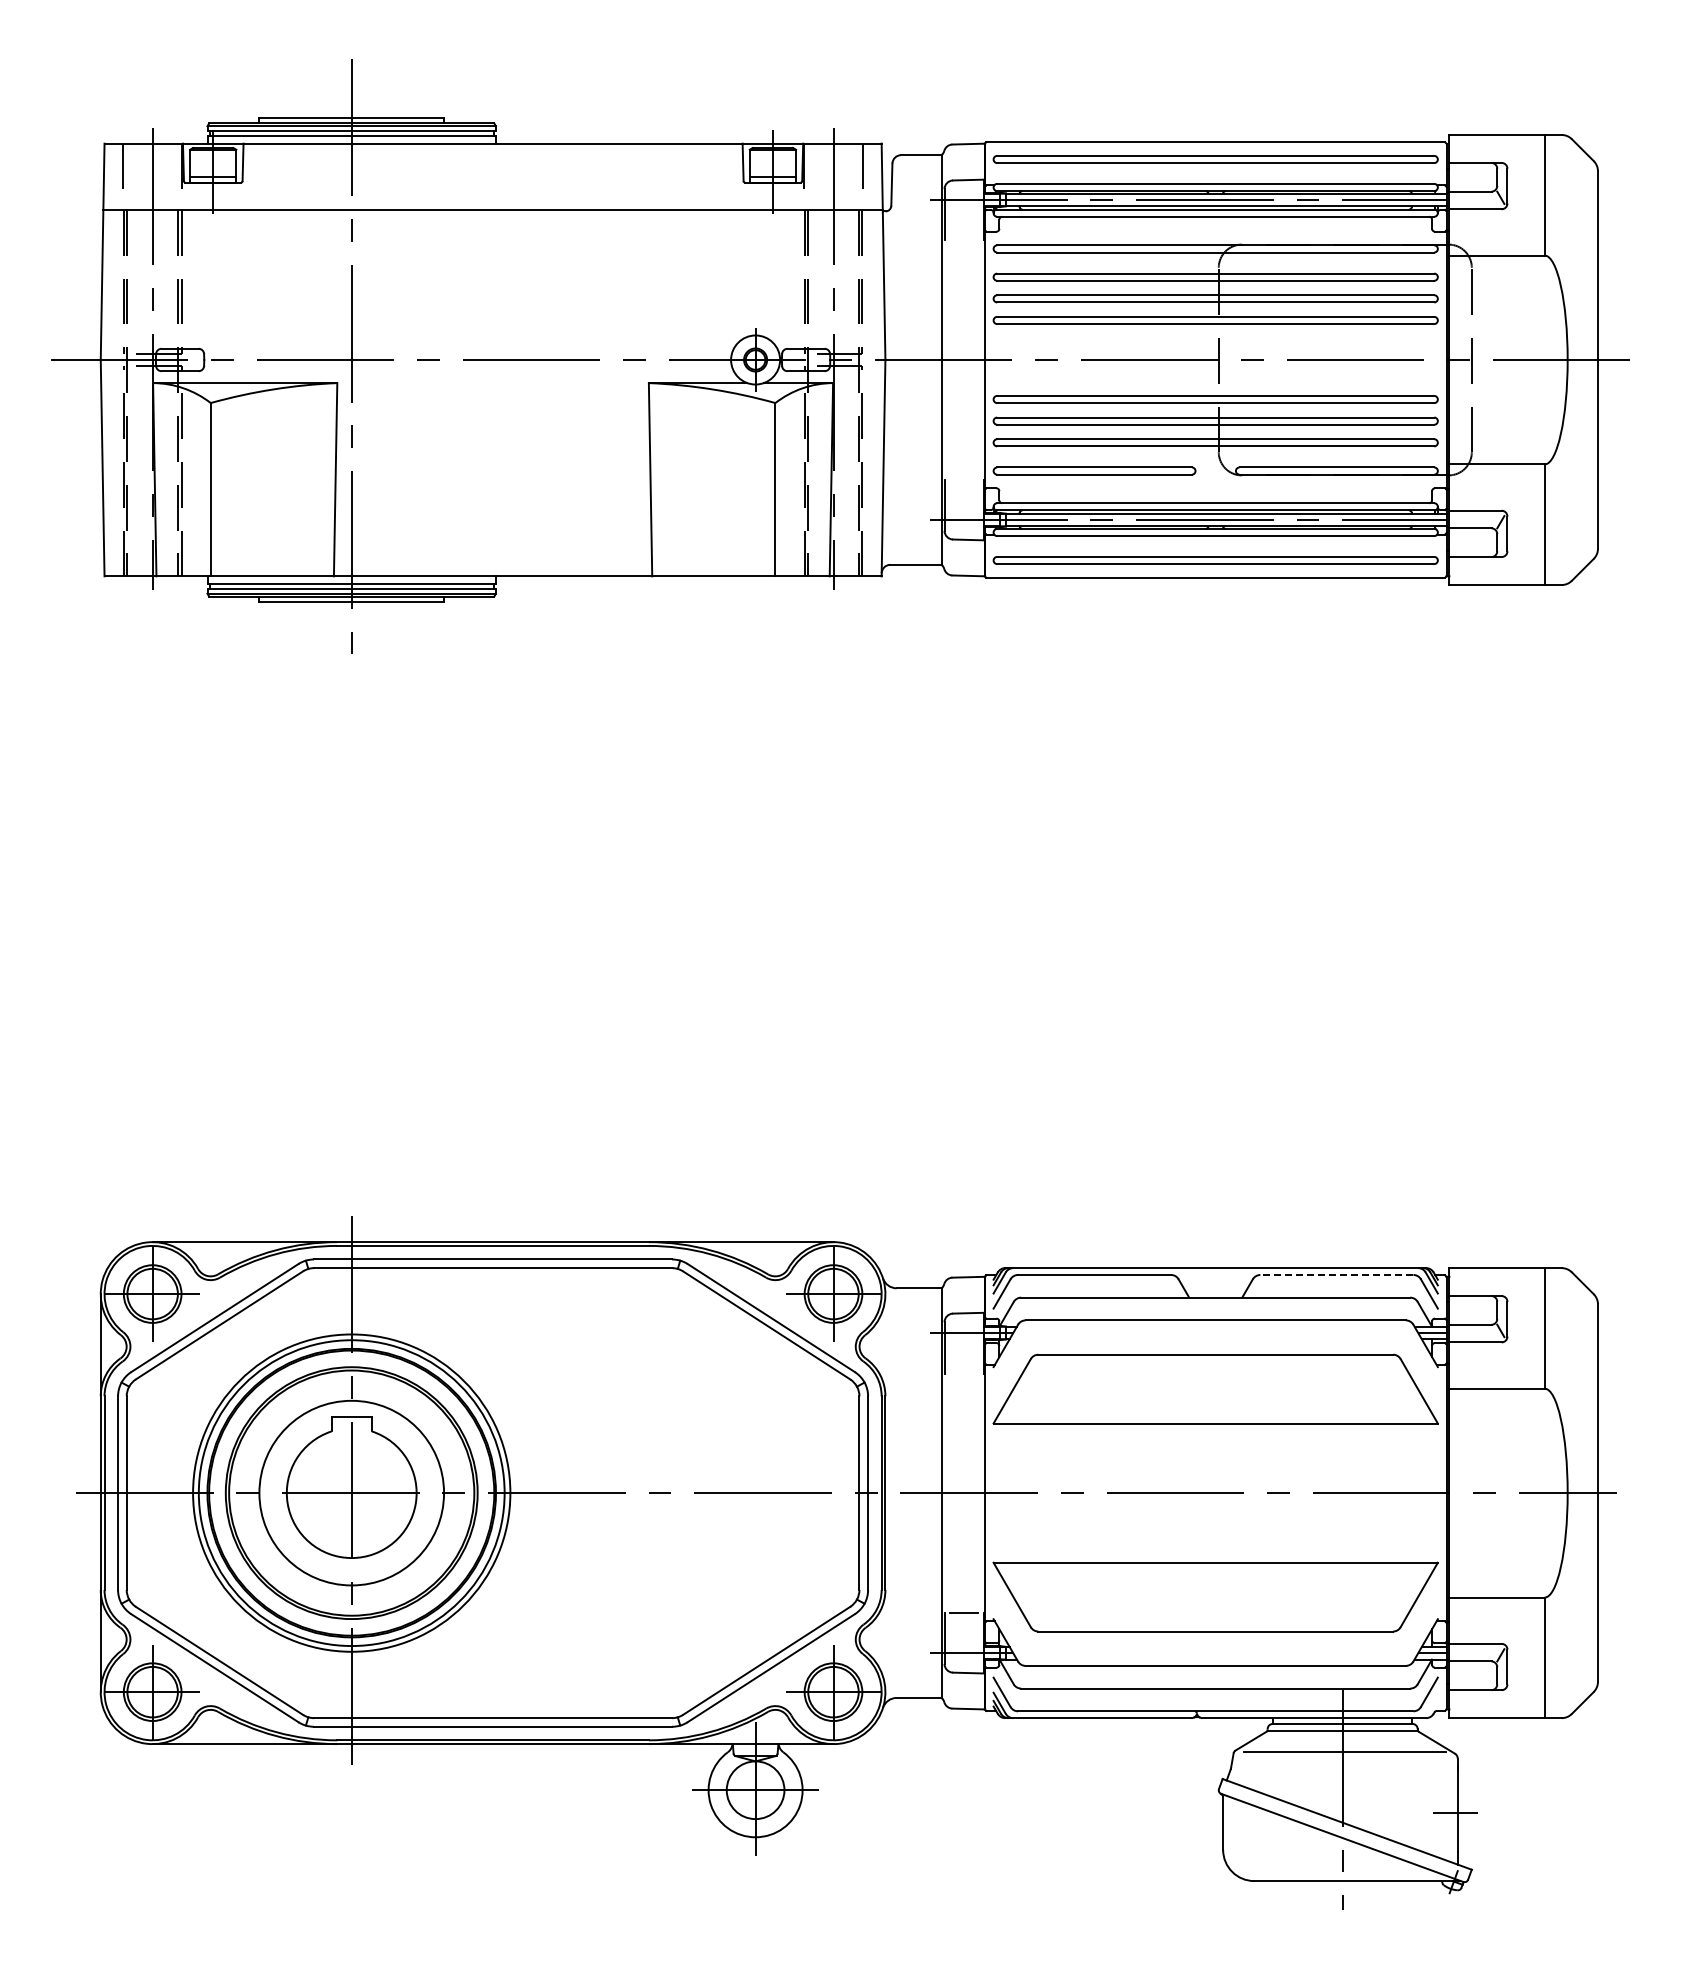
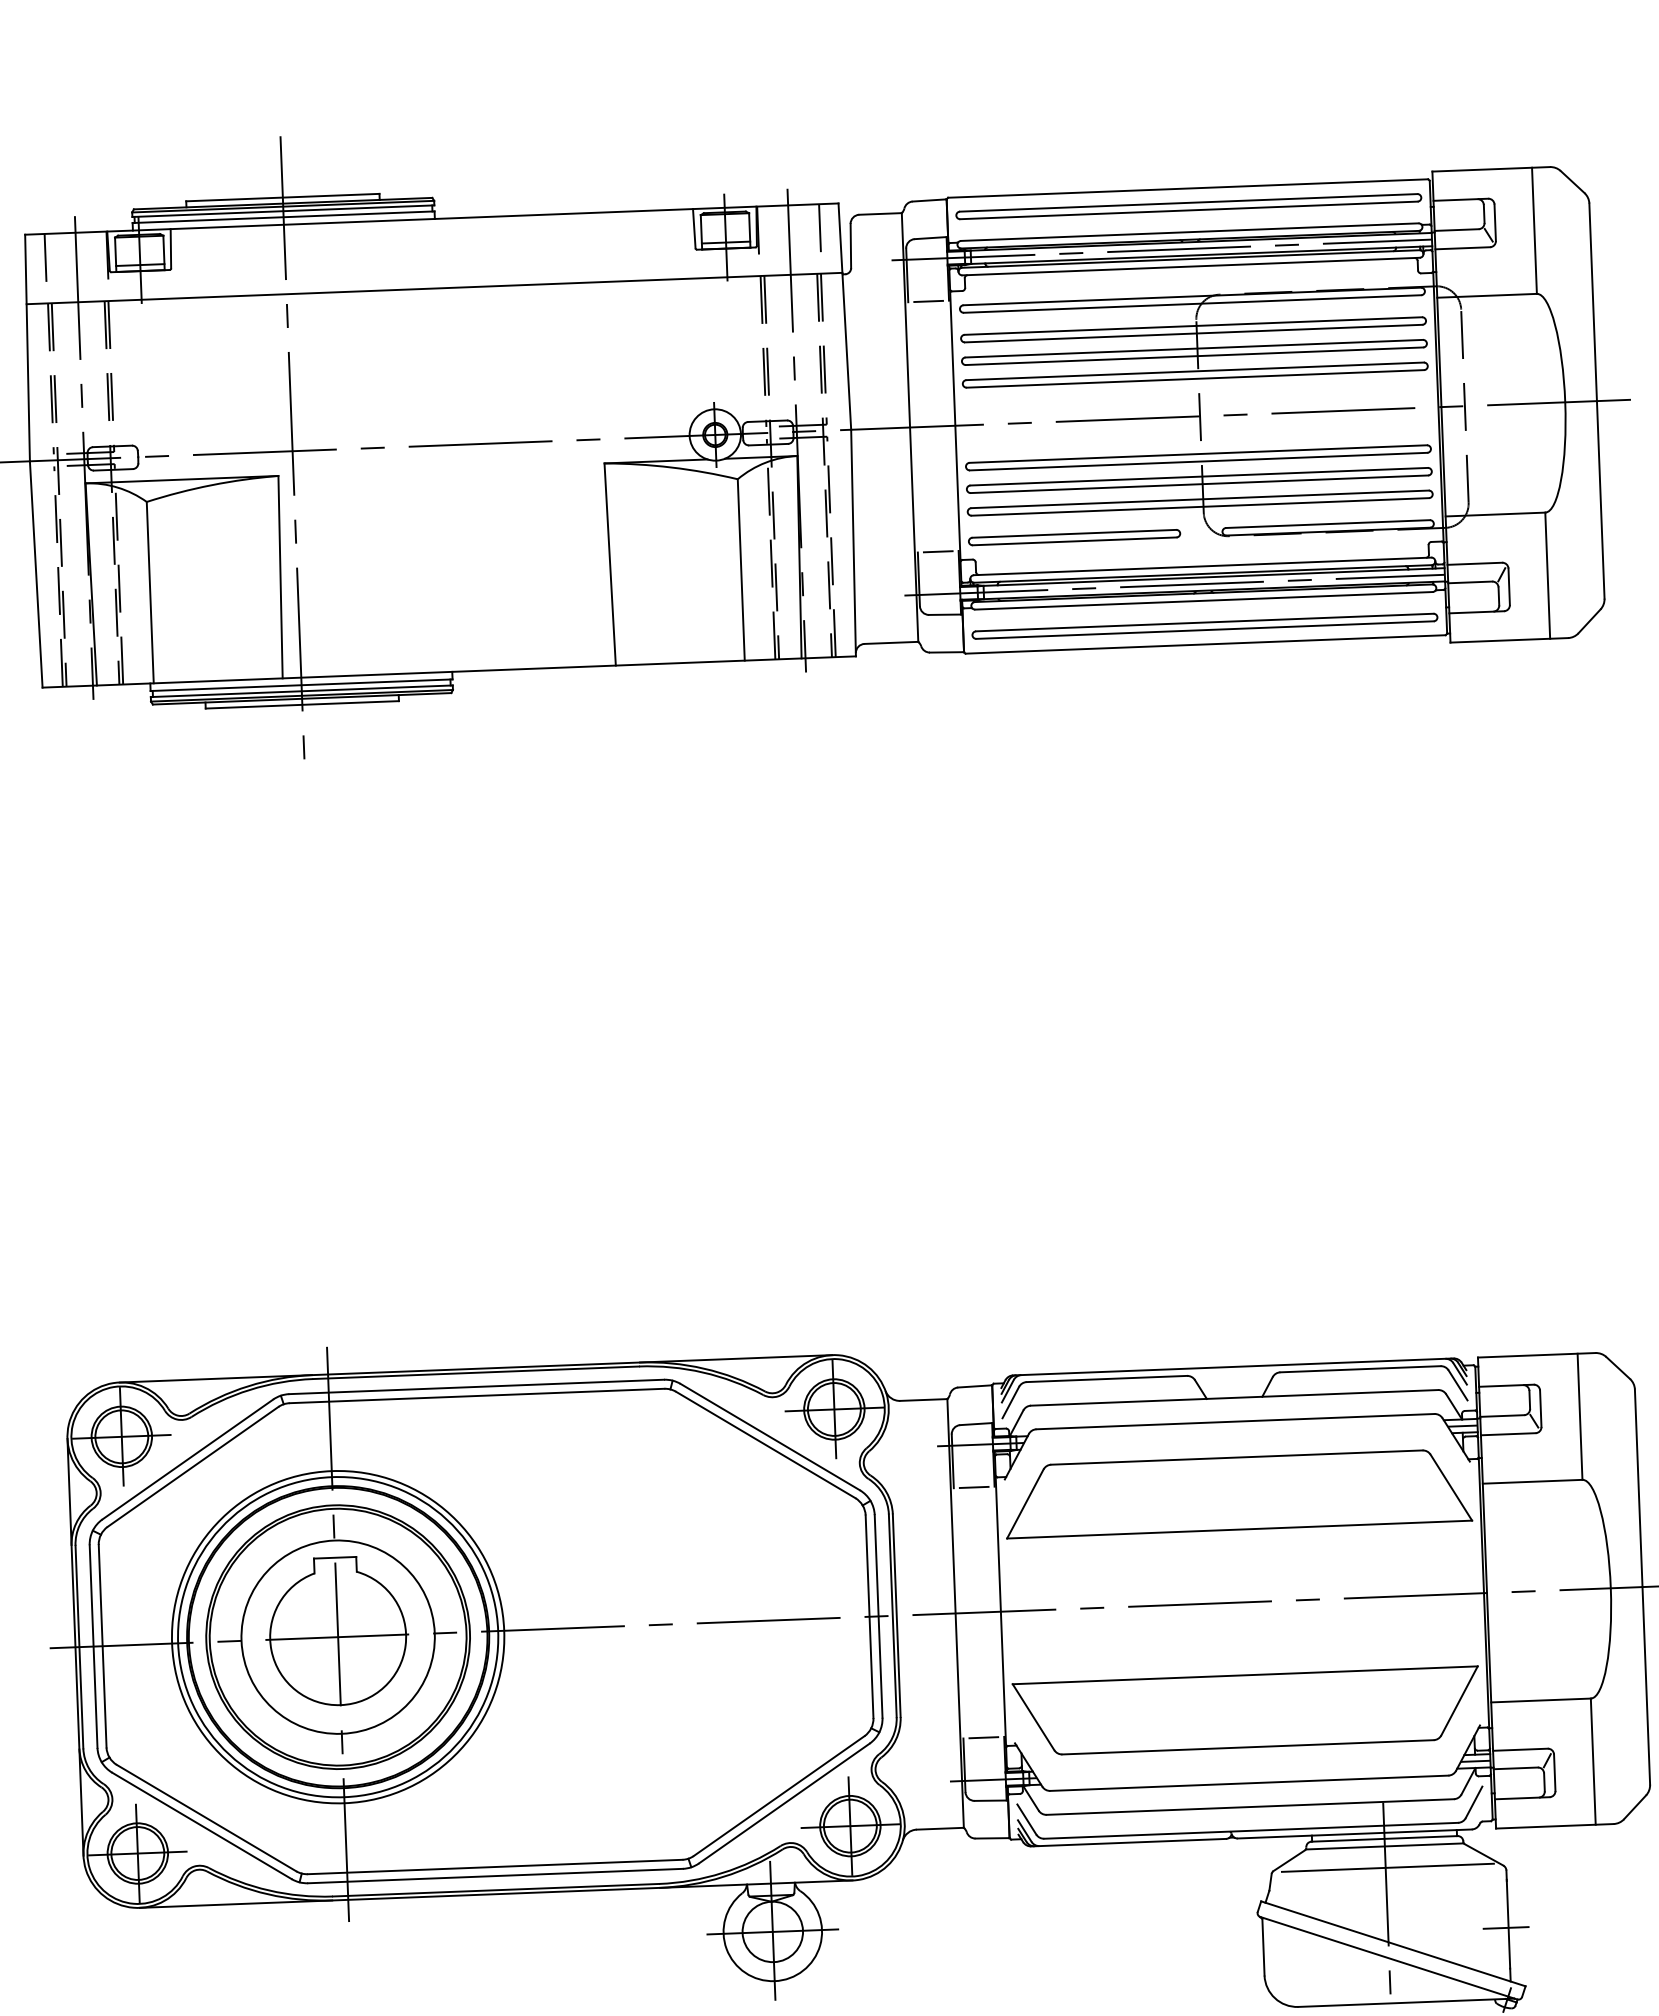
line: (963, 240) -> (928, 301), added
line: (963, 479) -> (937, 551), added
line: (1336, 1274) -> (1360, 1368), dashed -> solid
line: (963, 1373) -> (973, 1487), added

